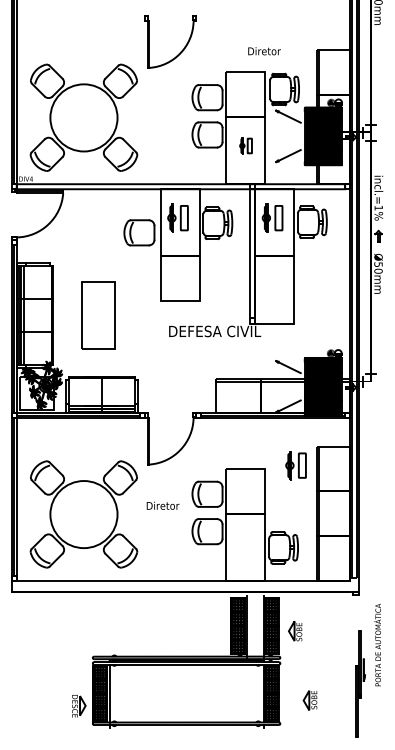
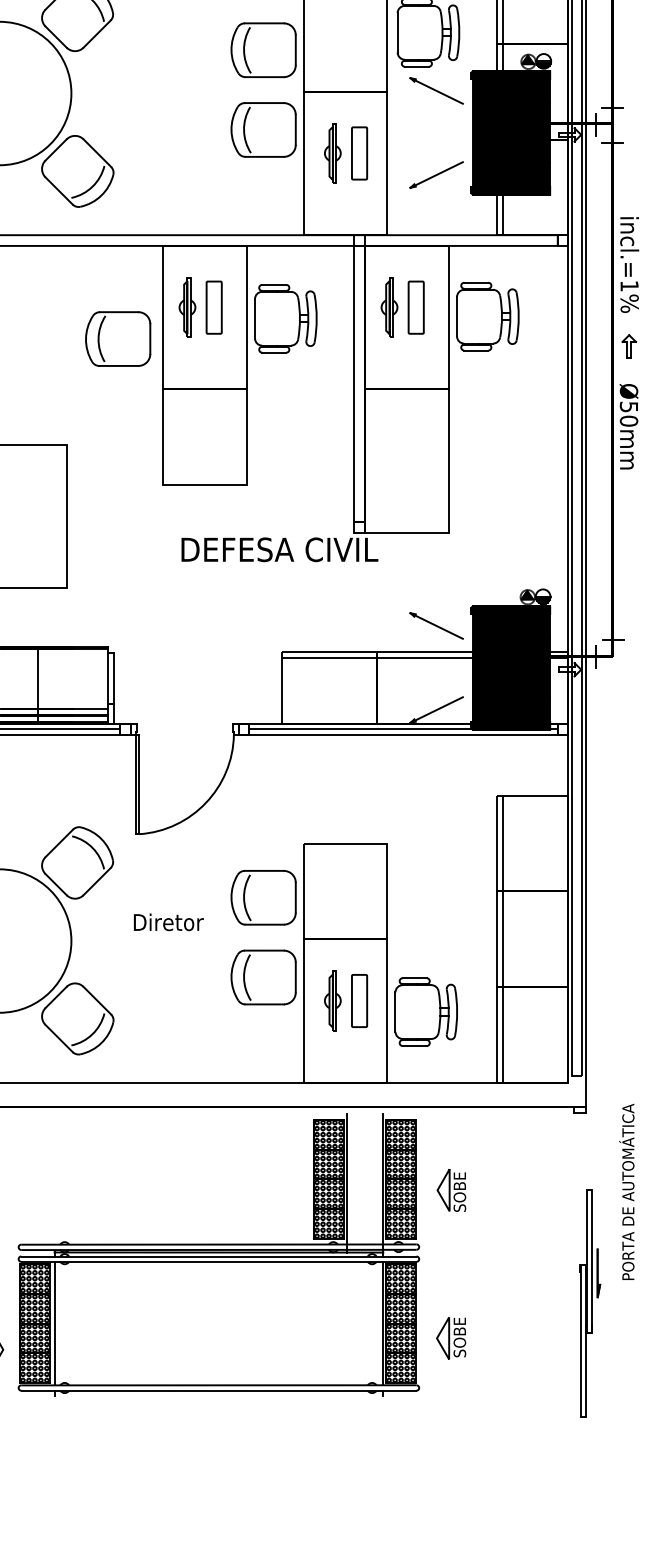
part: (245, 145) -> (344, 152), size x1.67
part: (295, 465) -> (344, 1000), moved
text: (377, 644) -> (626, 1190), moved
part: (309, 700) -> (449, 1338), moved

